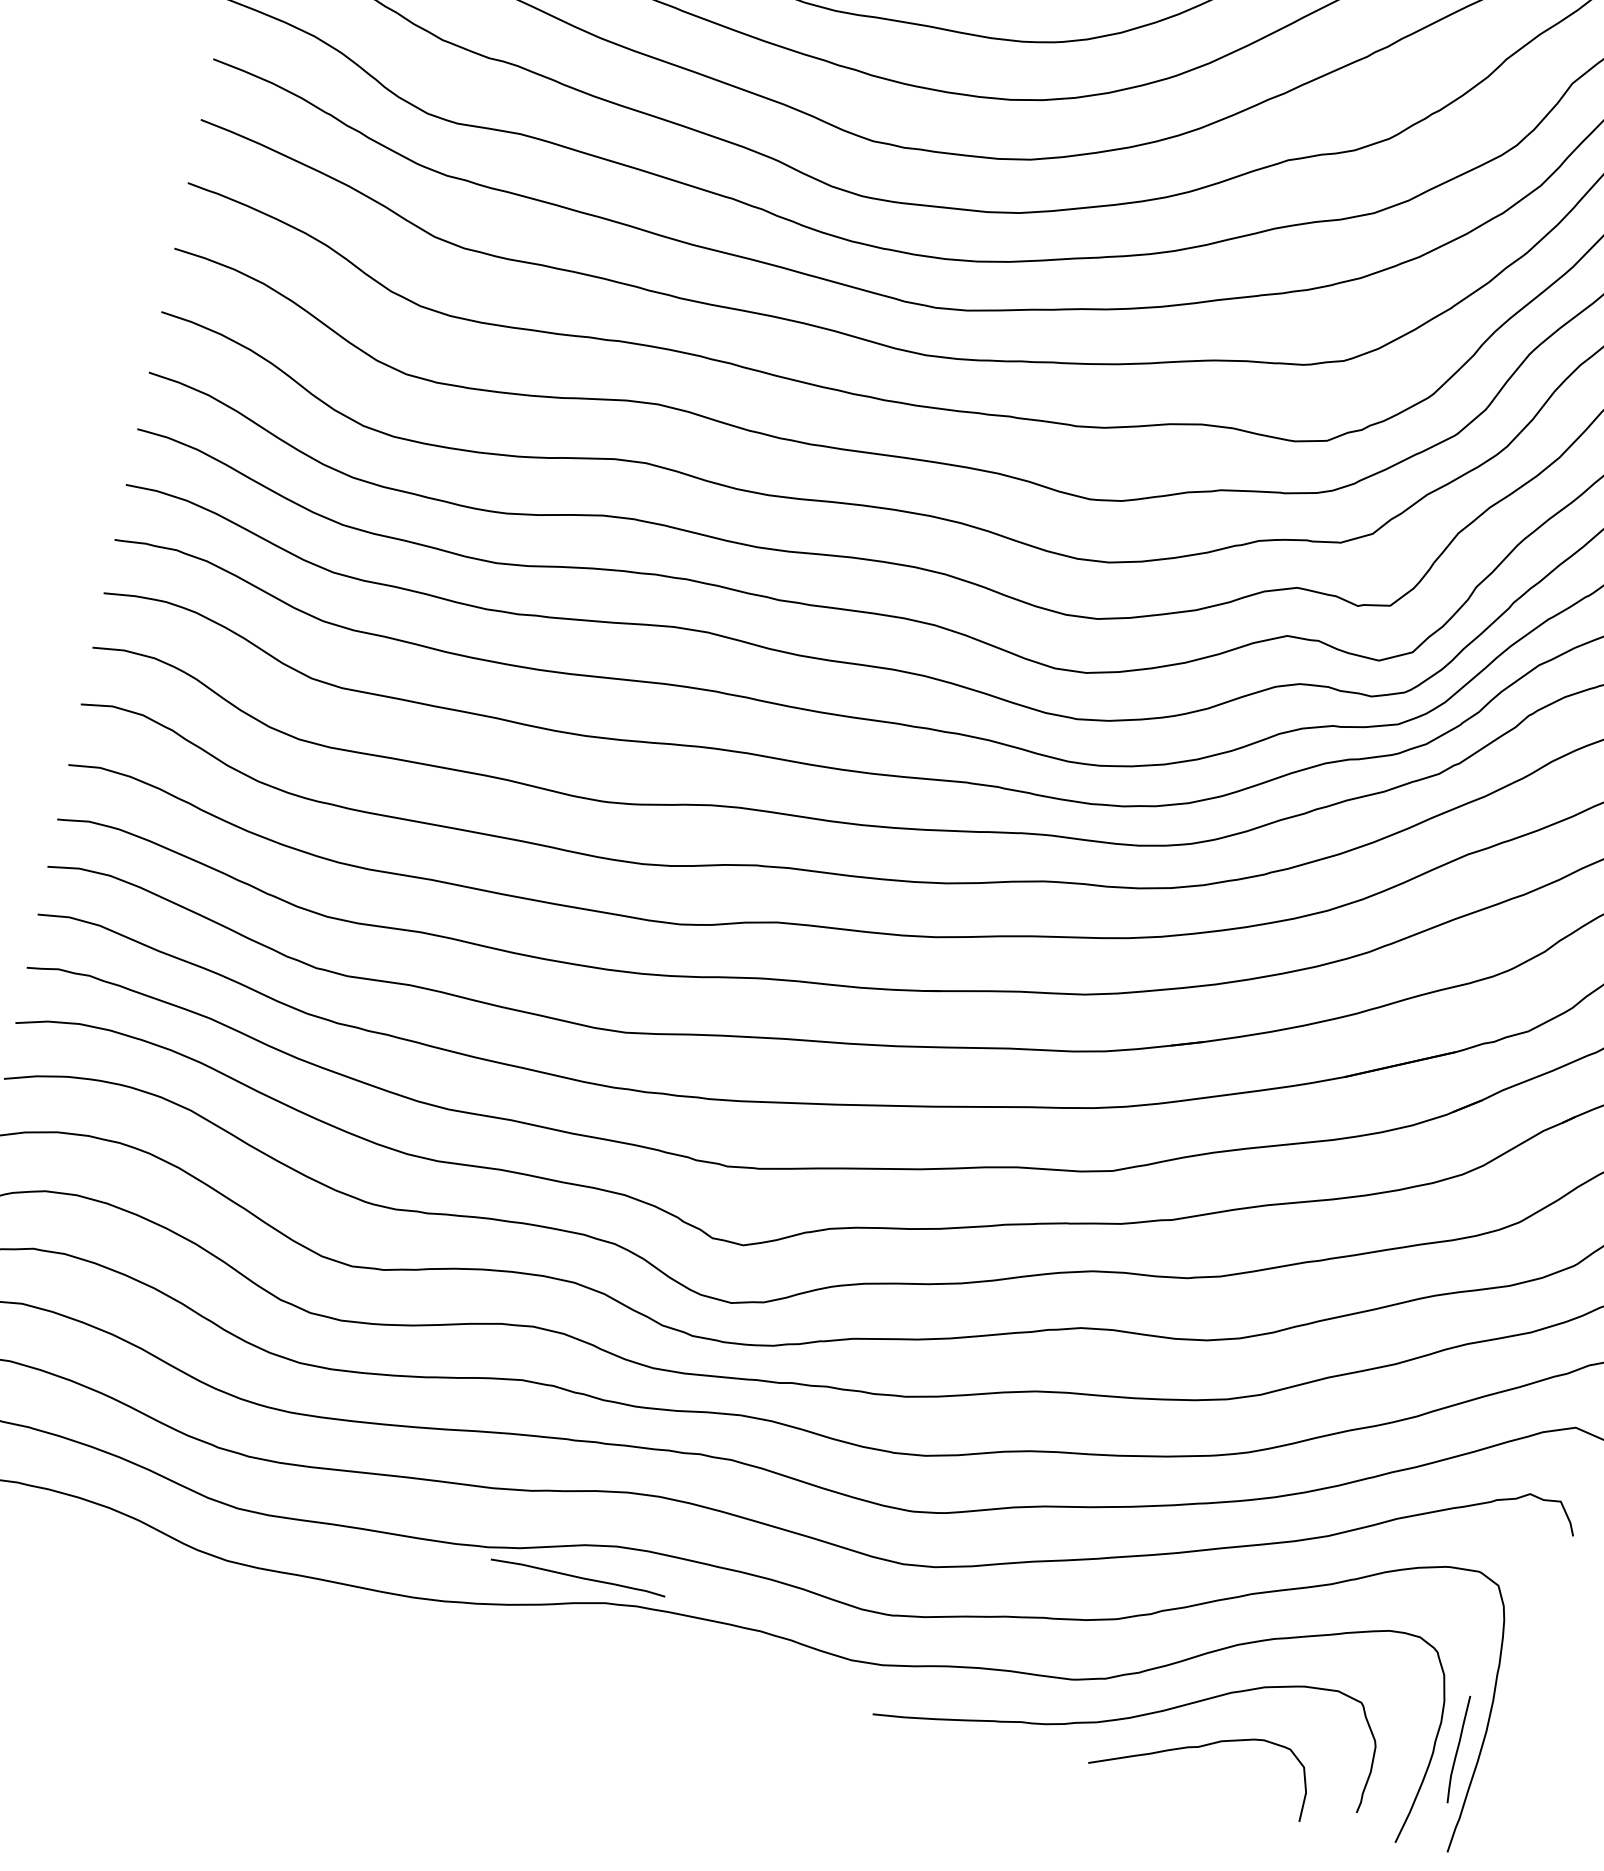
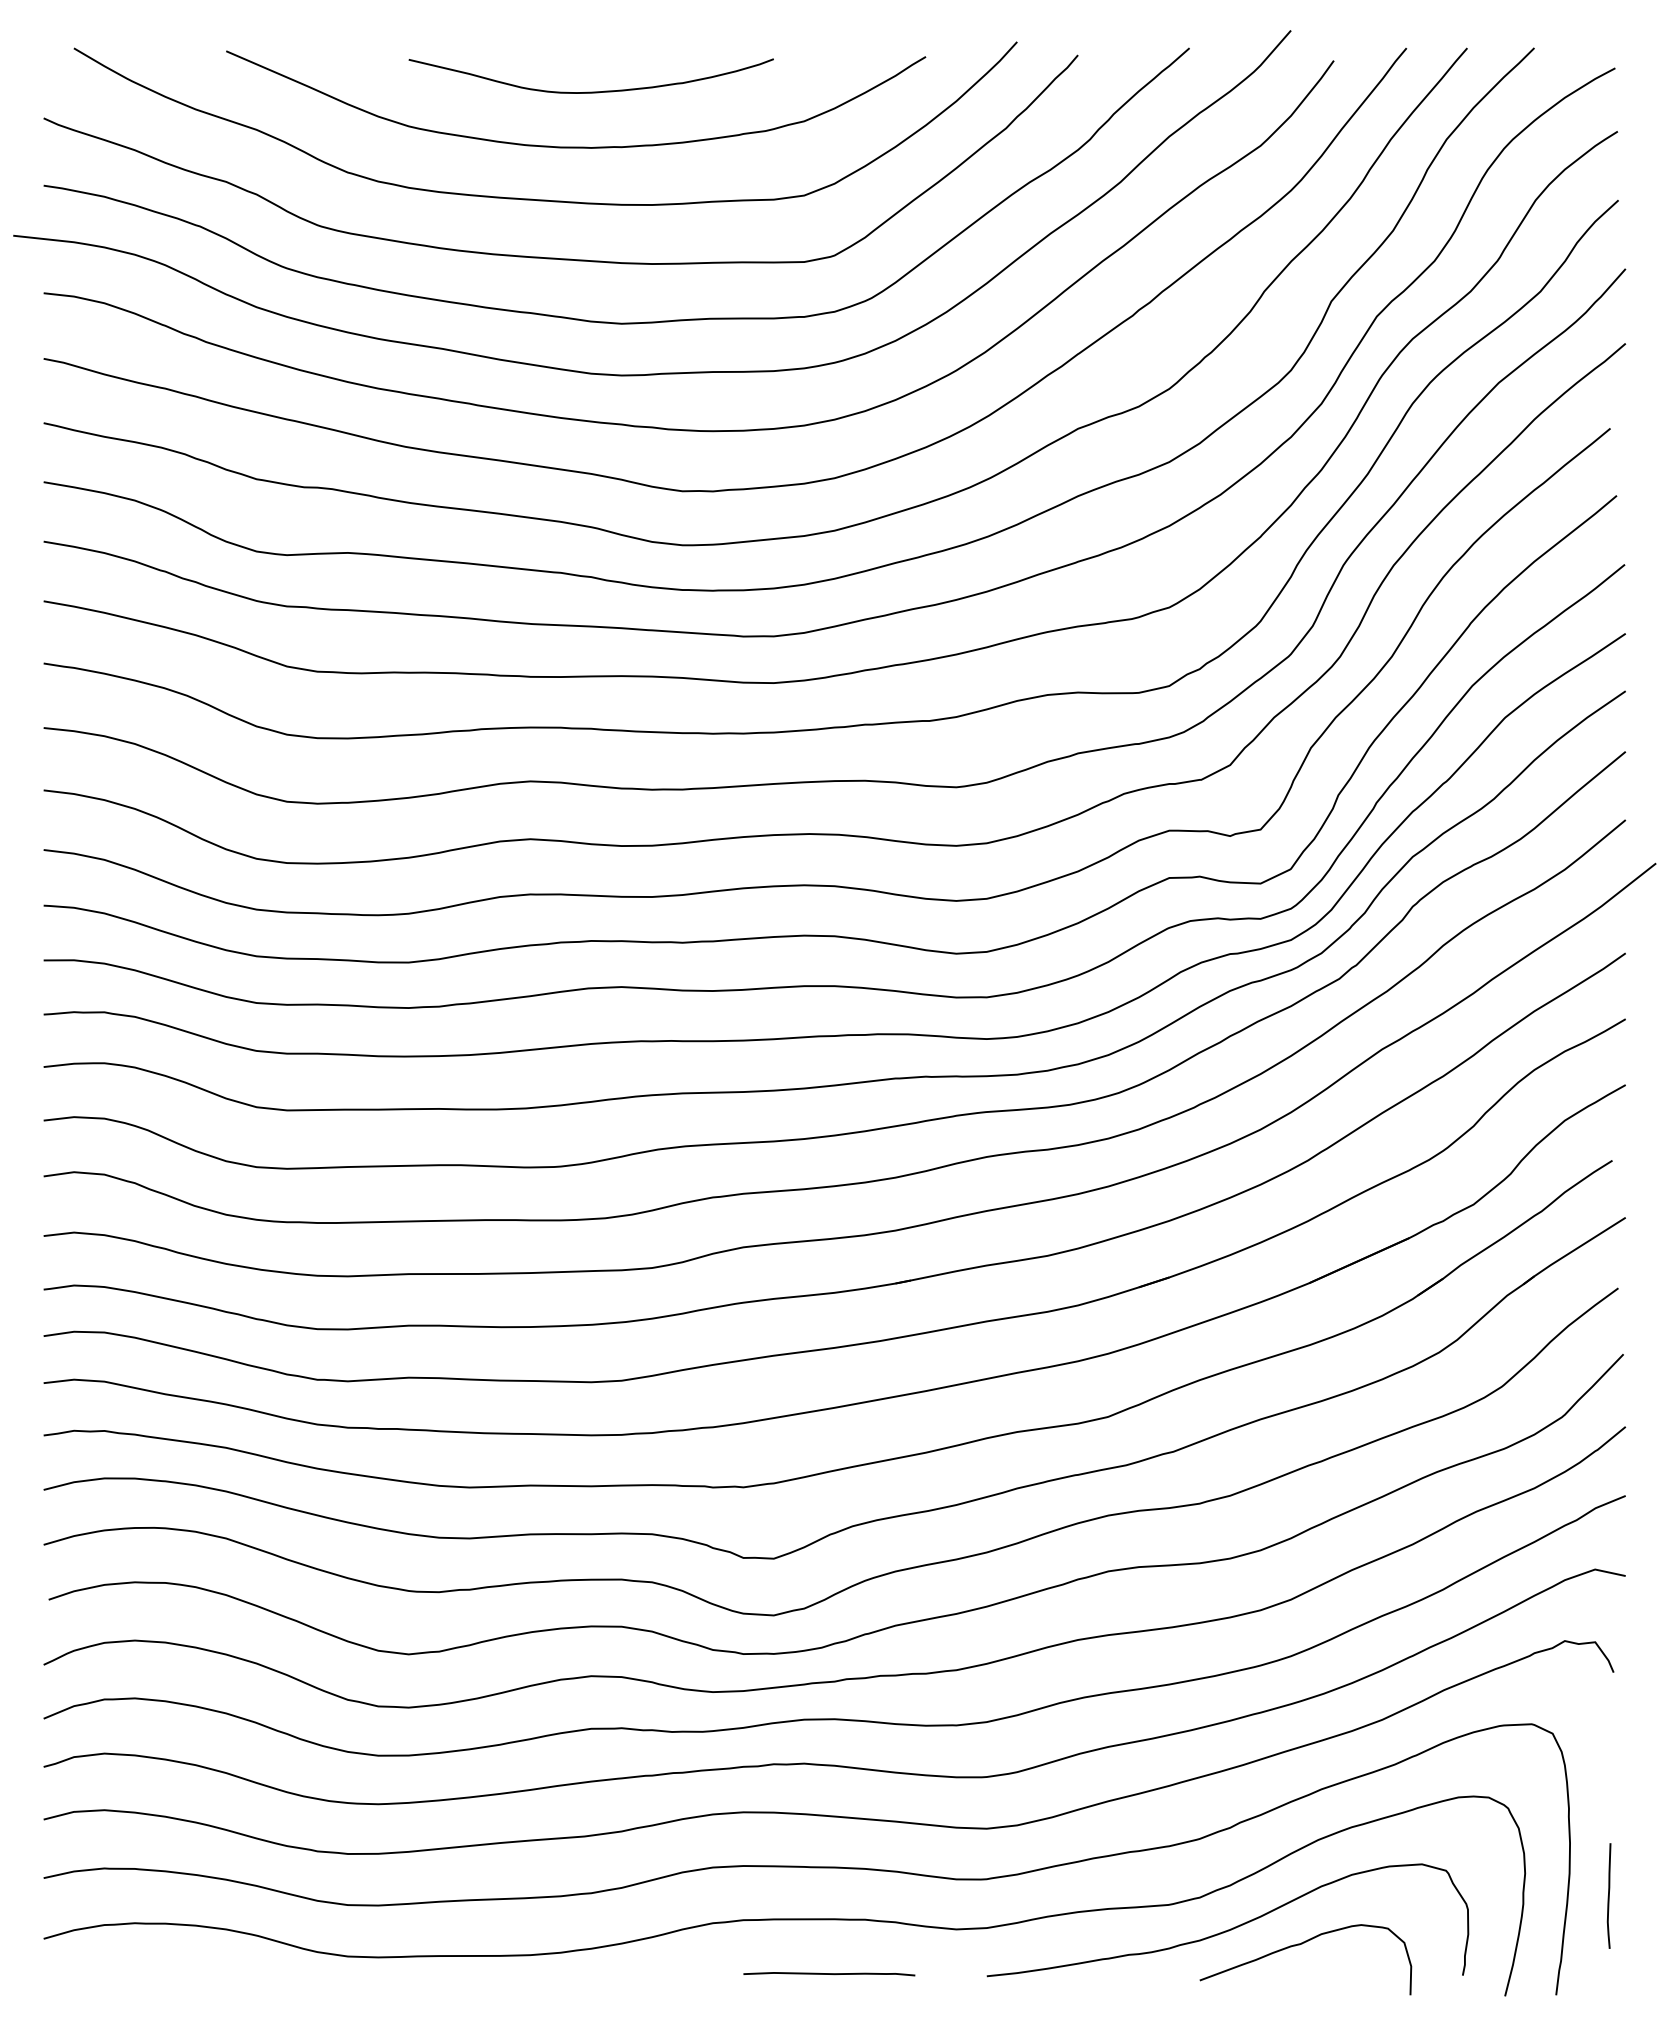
curve: (578, 1577) -> (829, 1974), moved
curve: (1457, 1748) -> (1608, 1895), moved

